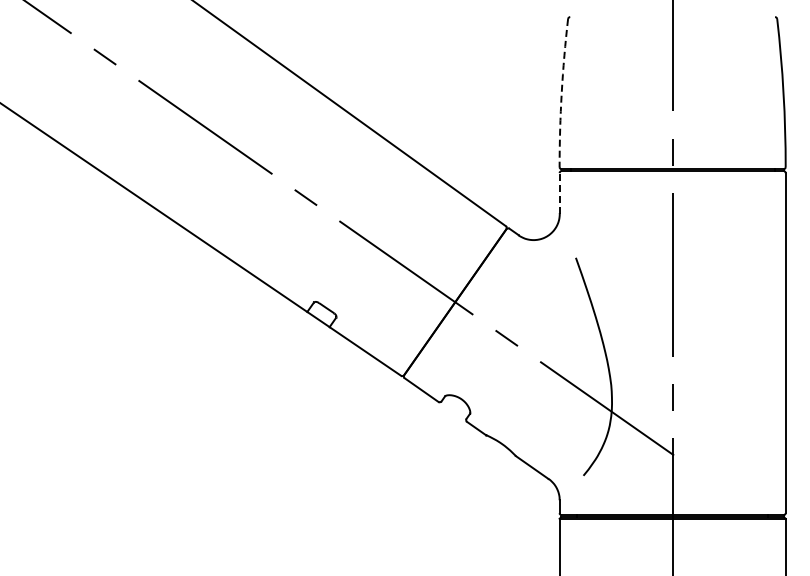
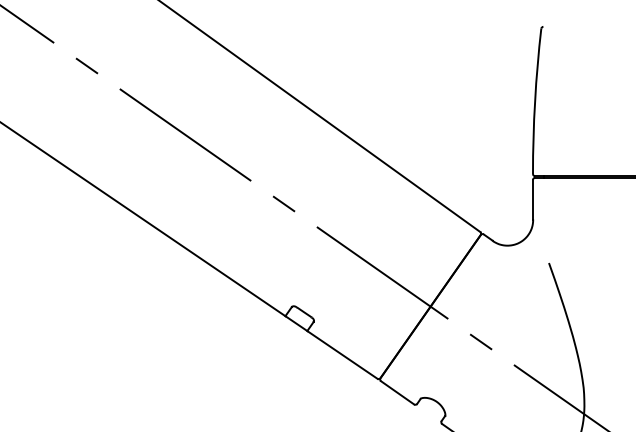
arc: (561, 92) -> (534, 100), dashed -> solid
line: (559, 192) -> (532, 198), dashed -> solid

